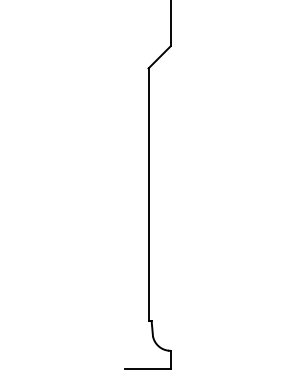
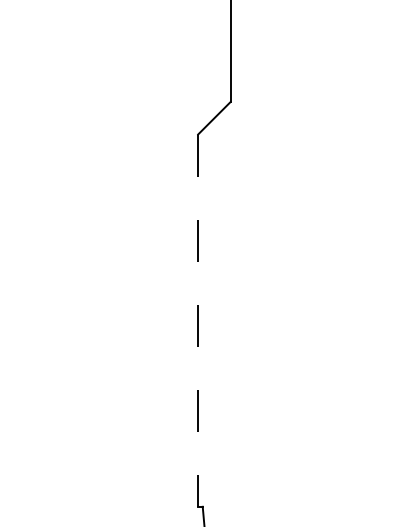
line: (148, 195) -> (198, 321), solid -> dashed

